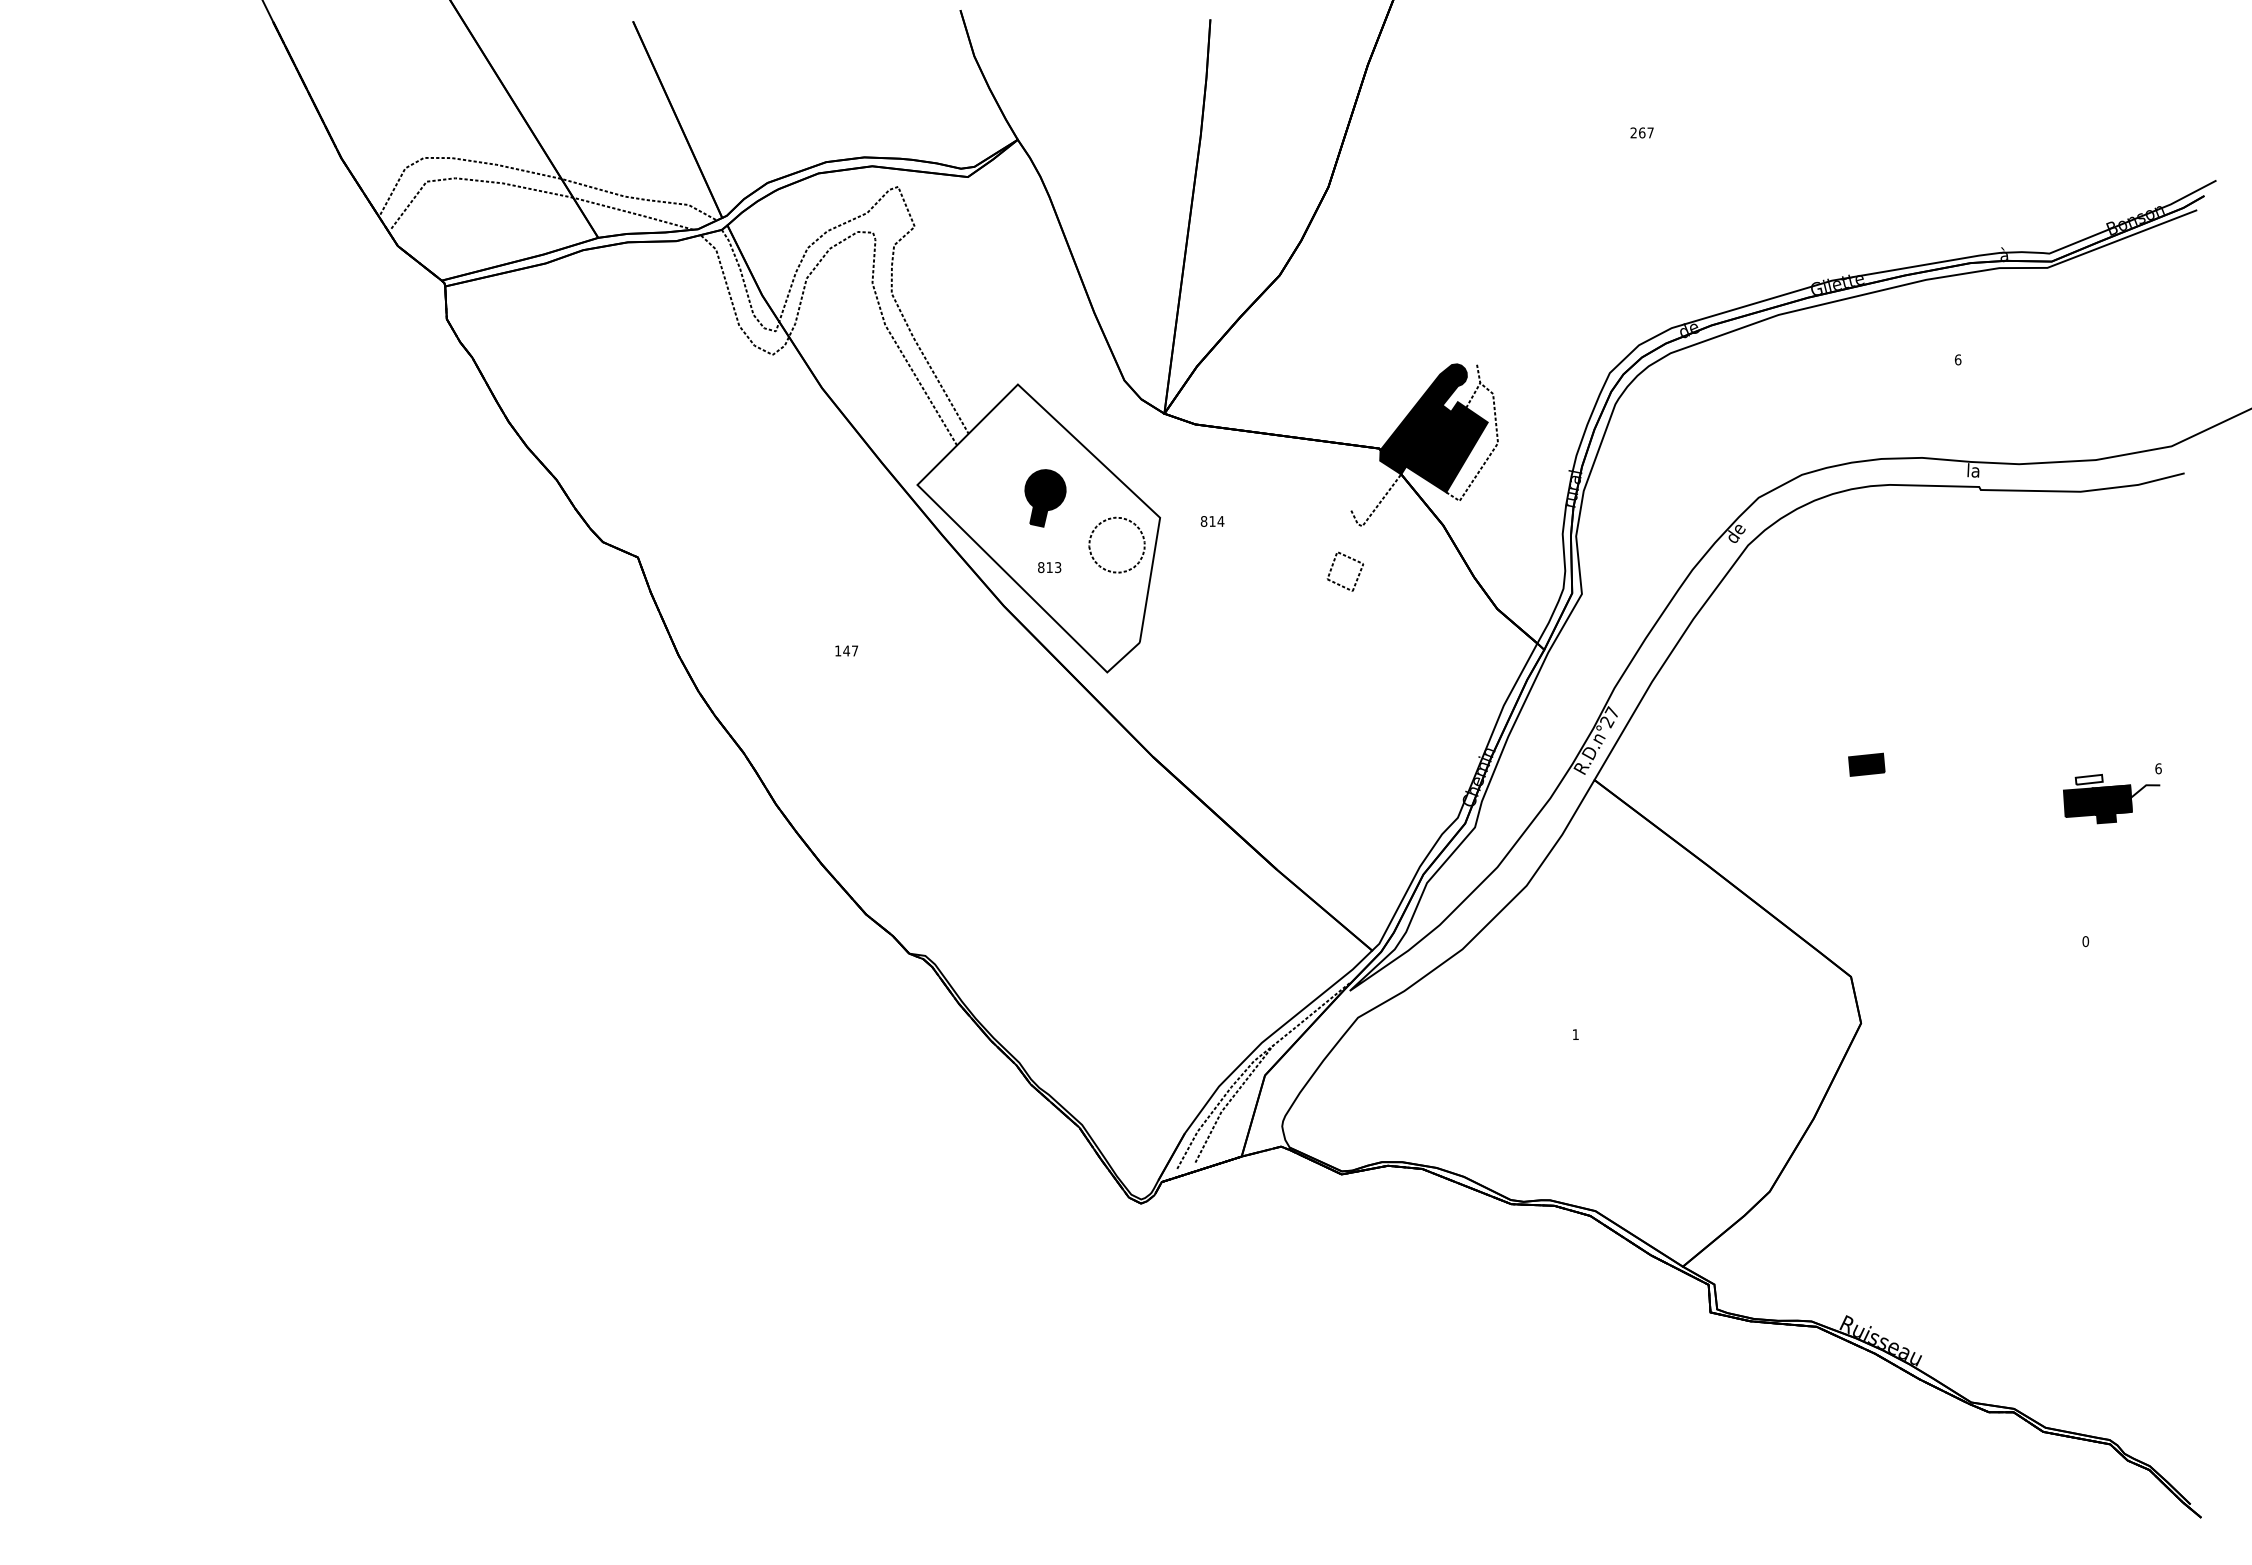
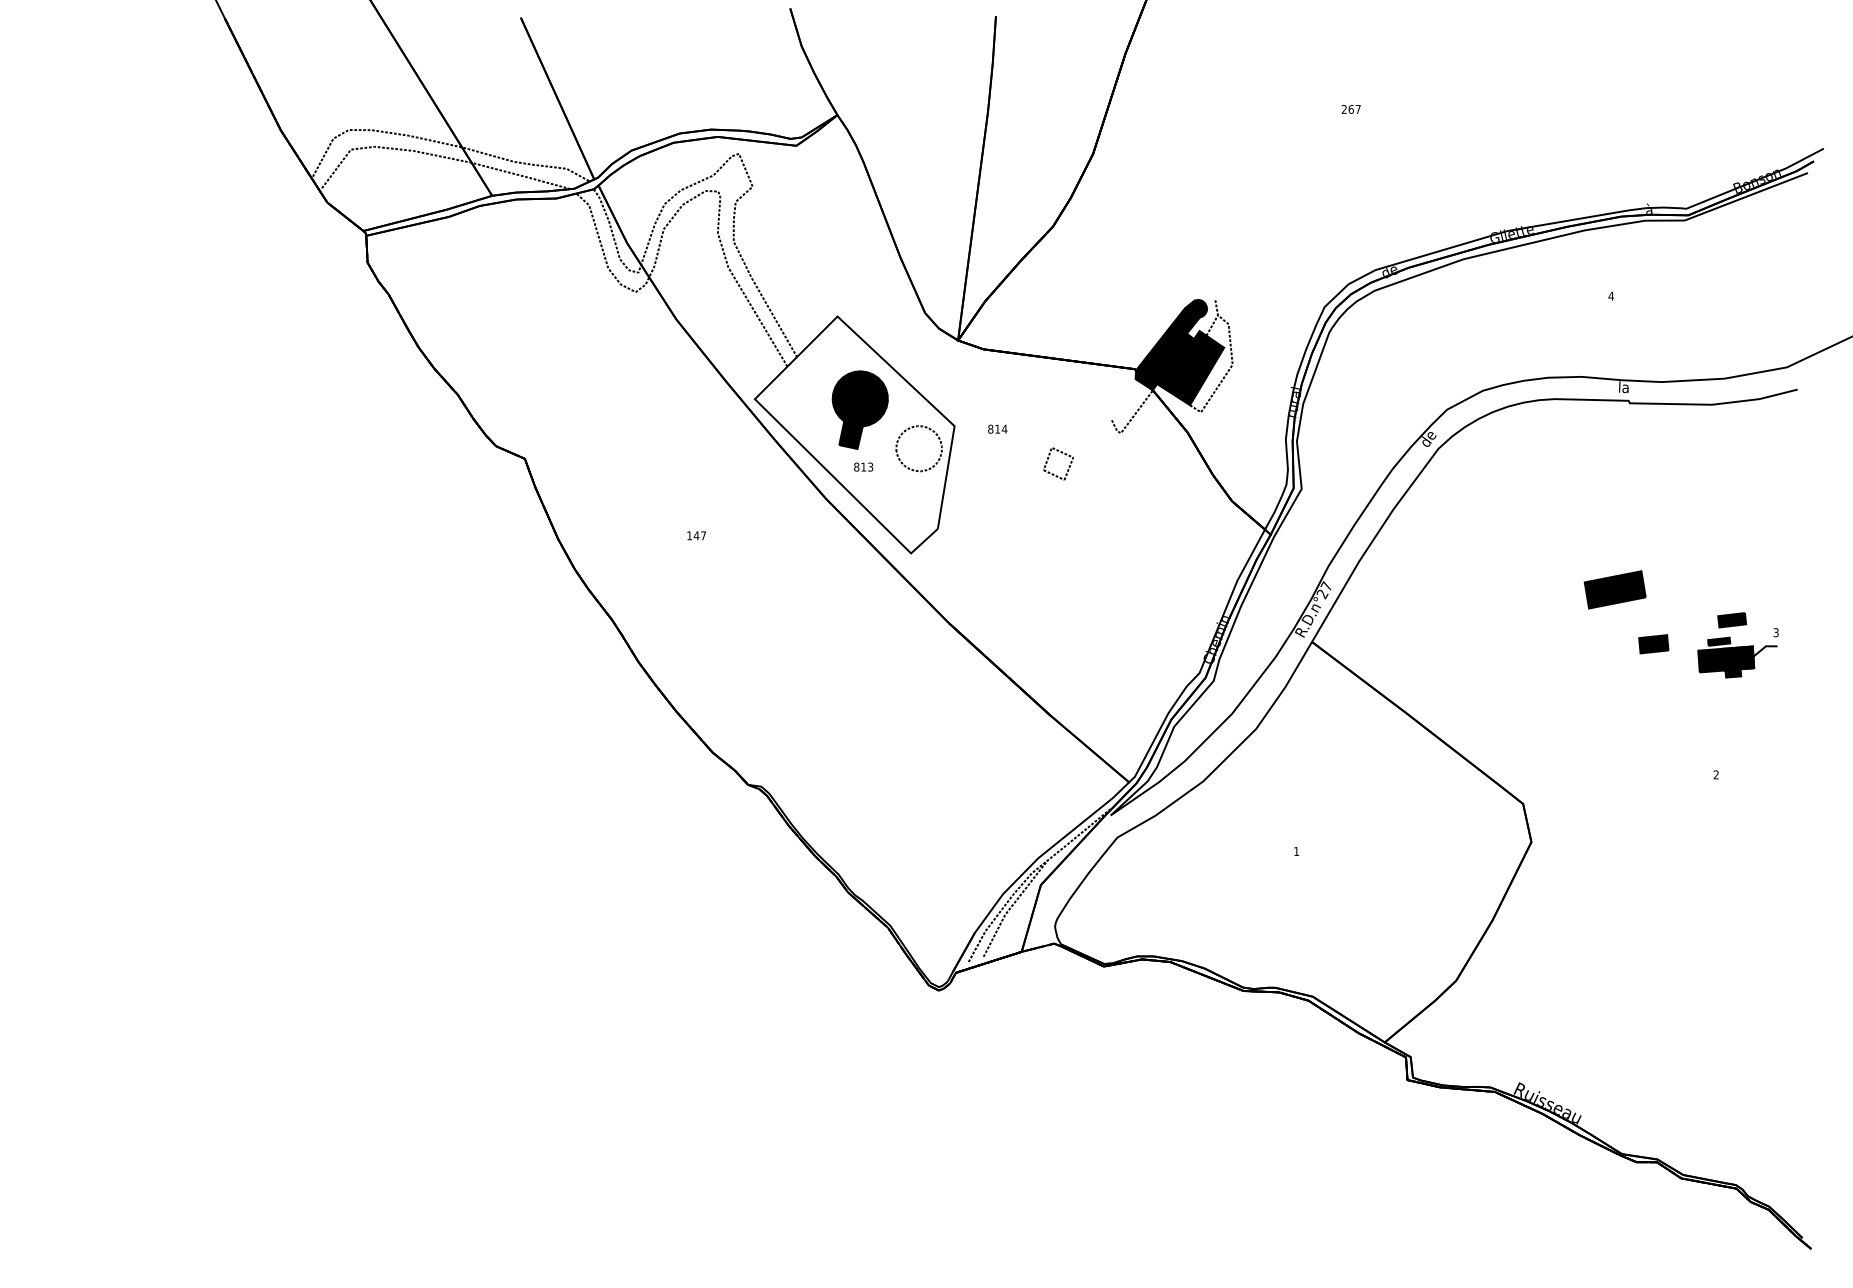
text: (1957, 359) -> (1610, 295), 6 -> 4
part: (1045, 498) -> (860, 410), size x1.67
part: (1333, 566) -> (1048, 459), moved
part: (1962, 716) -> (1614, 589), added
part: (2104, 753) -> (1731, 620), added
part: (1866, 764) -> (1653, 644), moved
text: (2158, 768) -> (1776, 632), 6 -> 3
fill: (2088, 779) -> (1718, 641), added
text: (2085, 941) -> (1716, 774), 0 -> 2

